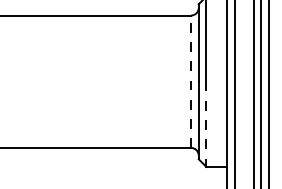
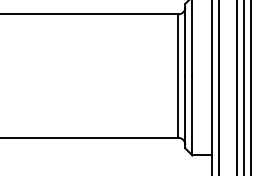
line: (191, 81) -> (178, 75), dashed -> solid
line: (206, 124) -> (192, 115), dashed -> solid

